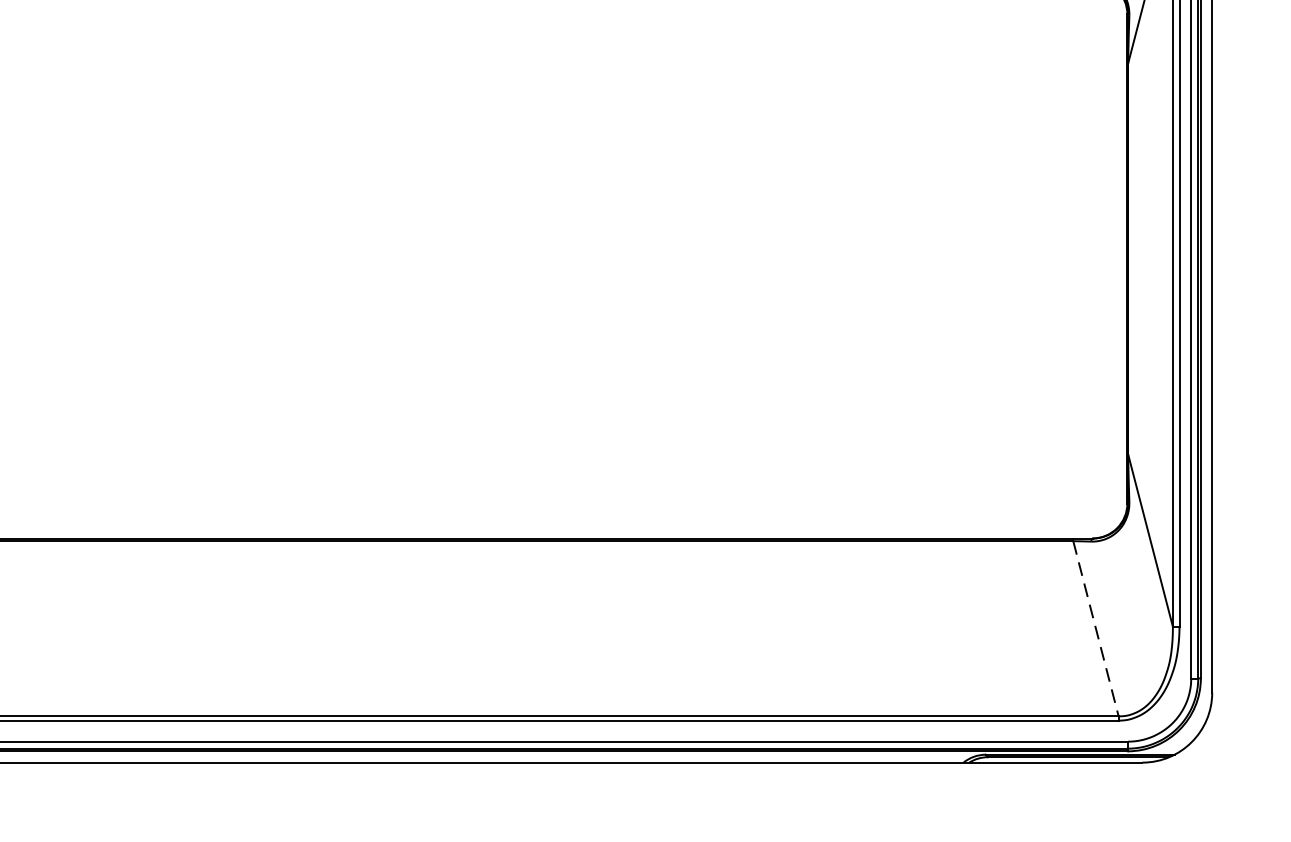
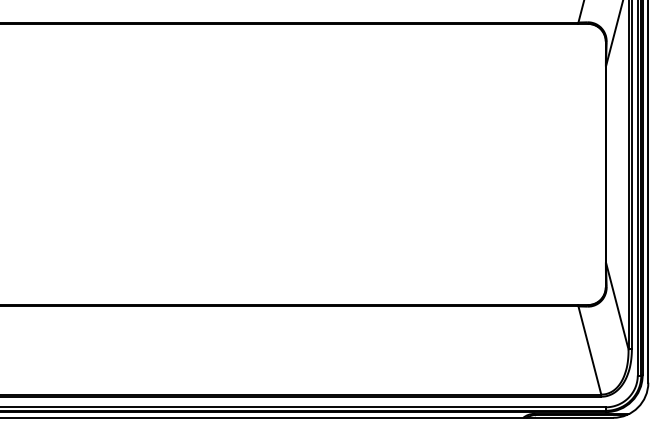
line: (1095, 628) -> (589, 350), dashed -> solid

